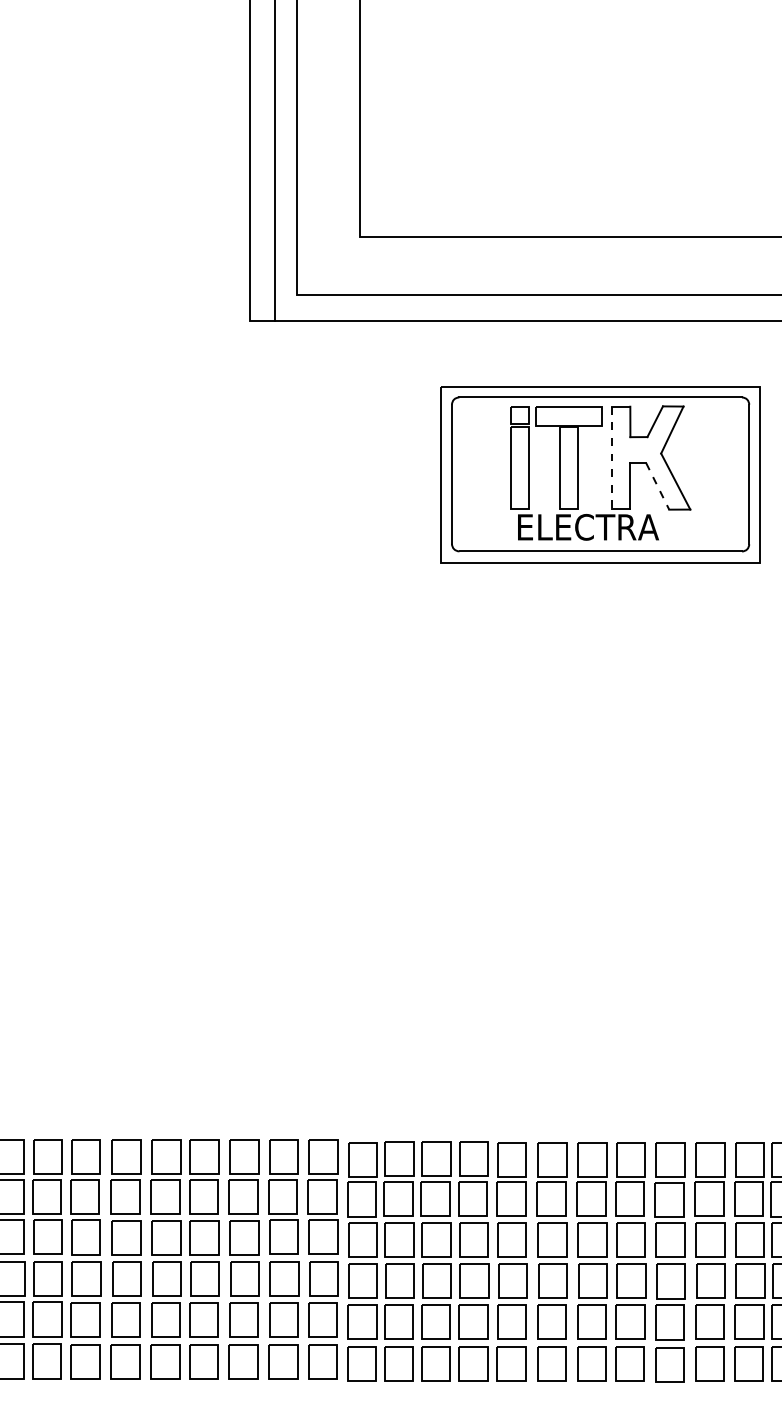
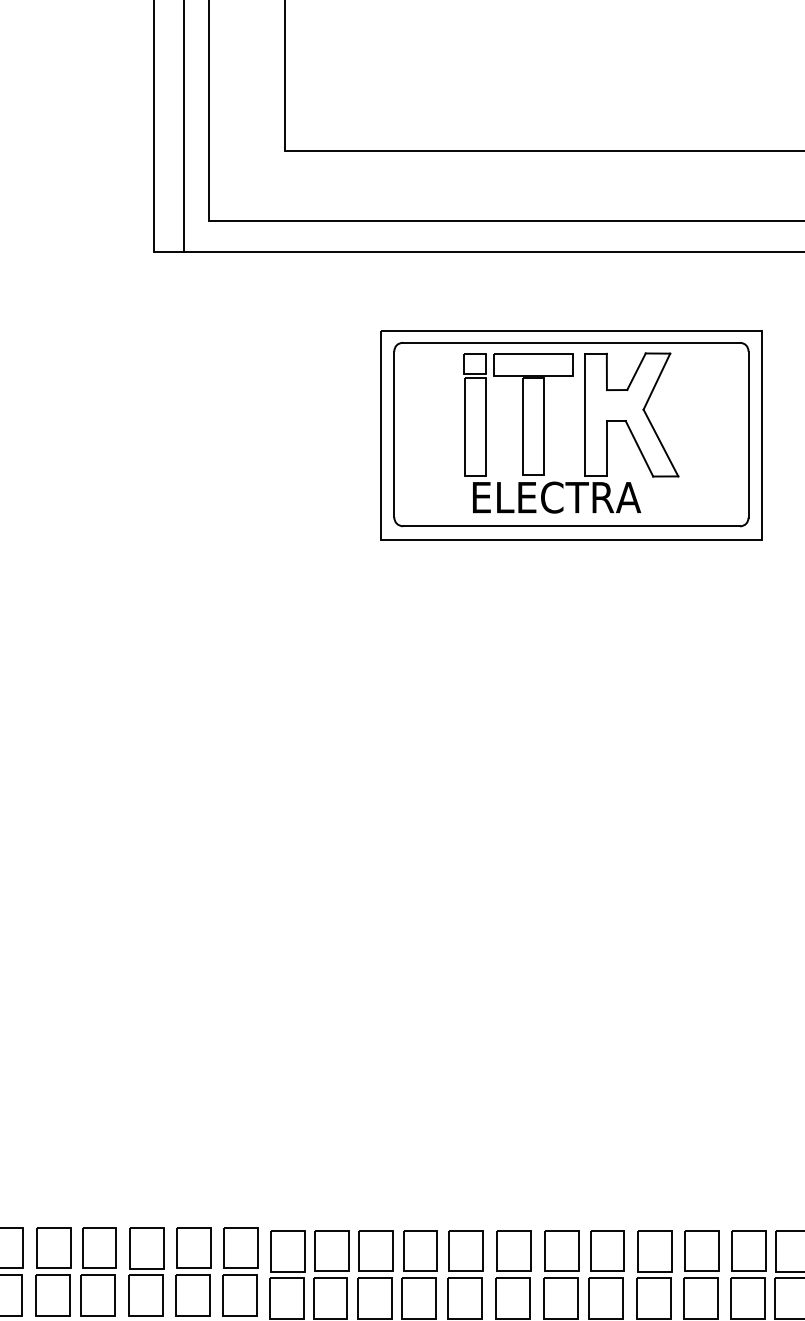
line: (611, 458) -> (584, 415), dashed -> solid
line: (657, 486) -> (639, 448), dashed -> solid

